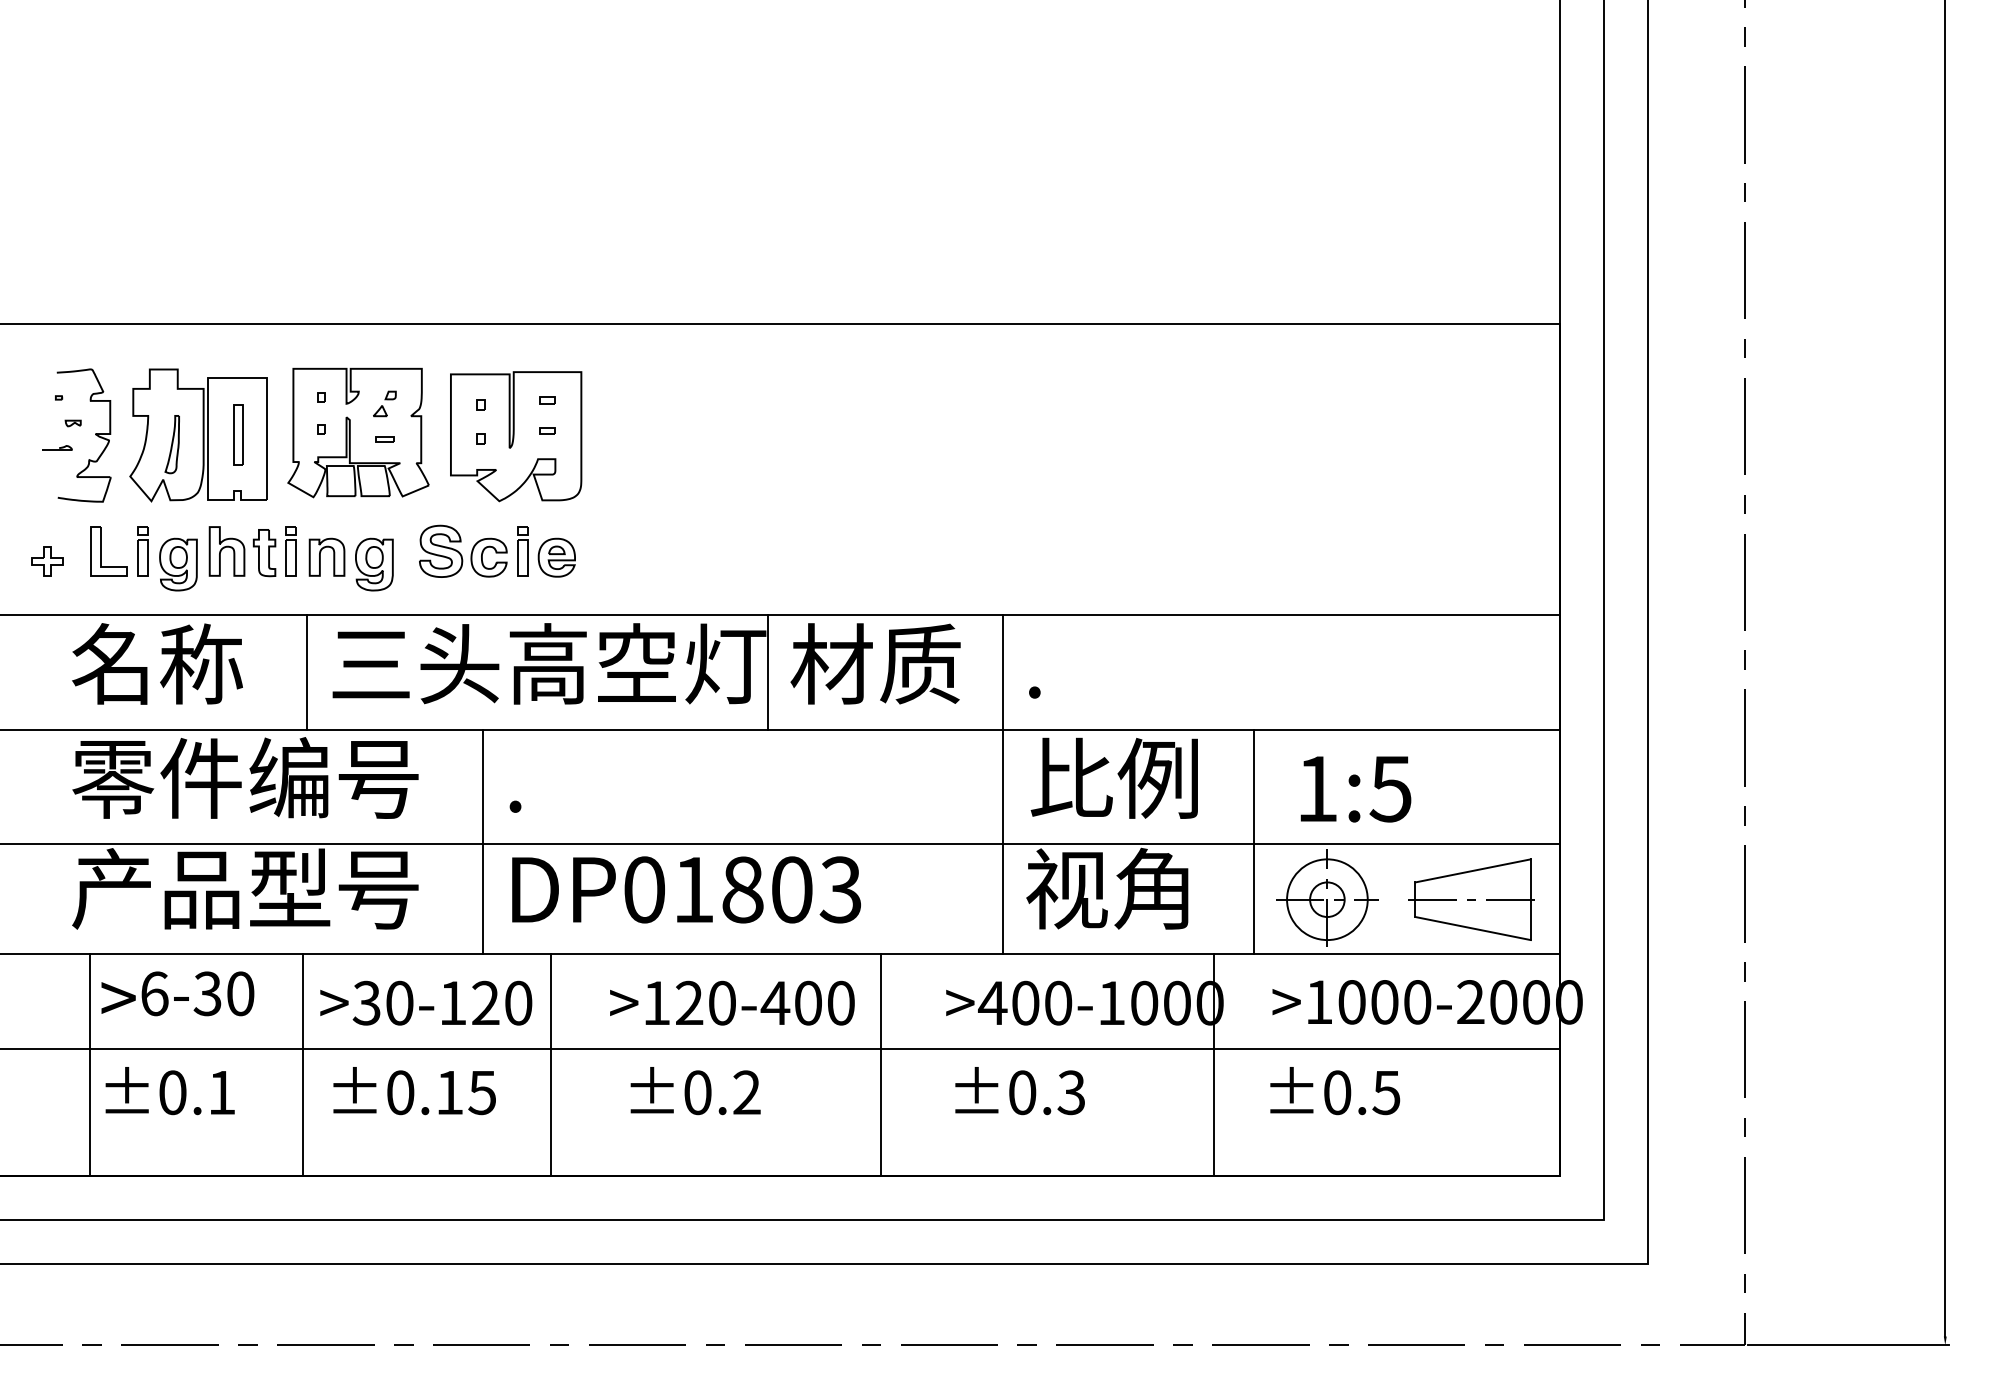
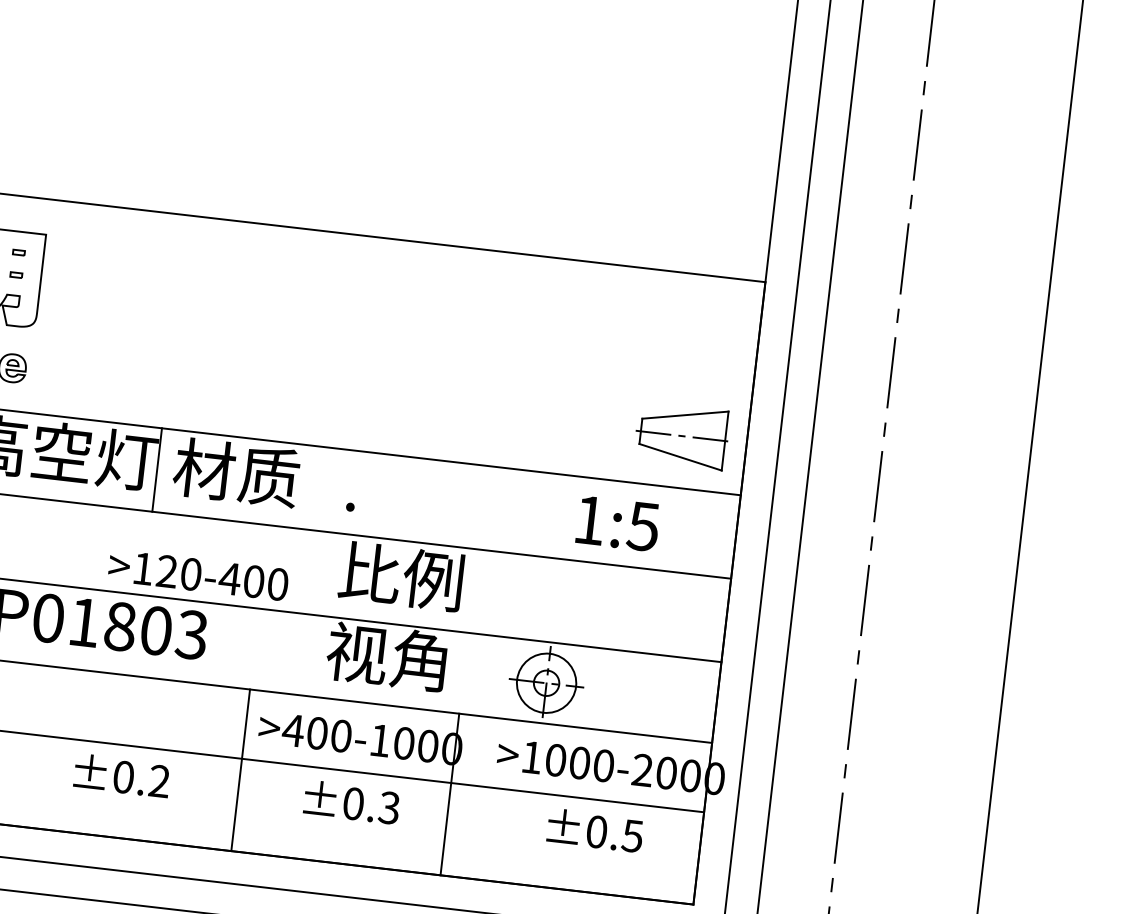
line: (1002, 784) -> (318, 571), removed
text: (1355, 789) -> (617, 524), moved
line: (1253, 841) -> (497, 634), removed
part: (1471, 899) -> (681, 435), moved
text: (732, 1002) -> (198, 574), moved
line: (880, 1064) -> (240, 769), moved
text: (695, 1091) -> (122, 776), moved
text: (1019, 1091) -> (351, 802), moved
text: (1335, 1091) -> (595, 830), moved

